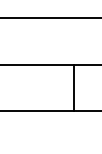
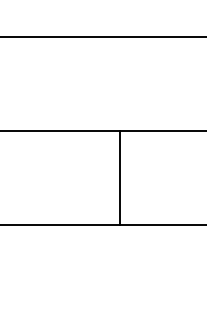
line: (74, 87) -> (120, 177), moved

